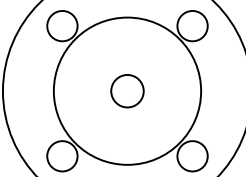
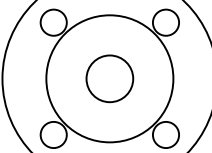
circle: (127, 91) -> (109, 79), size x1.67

